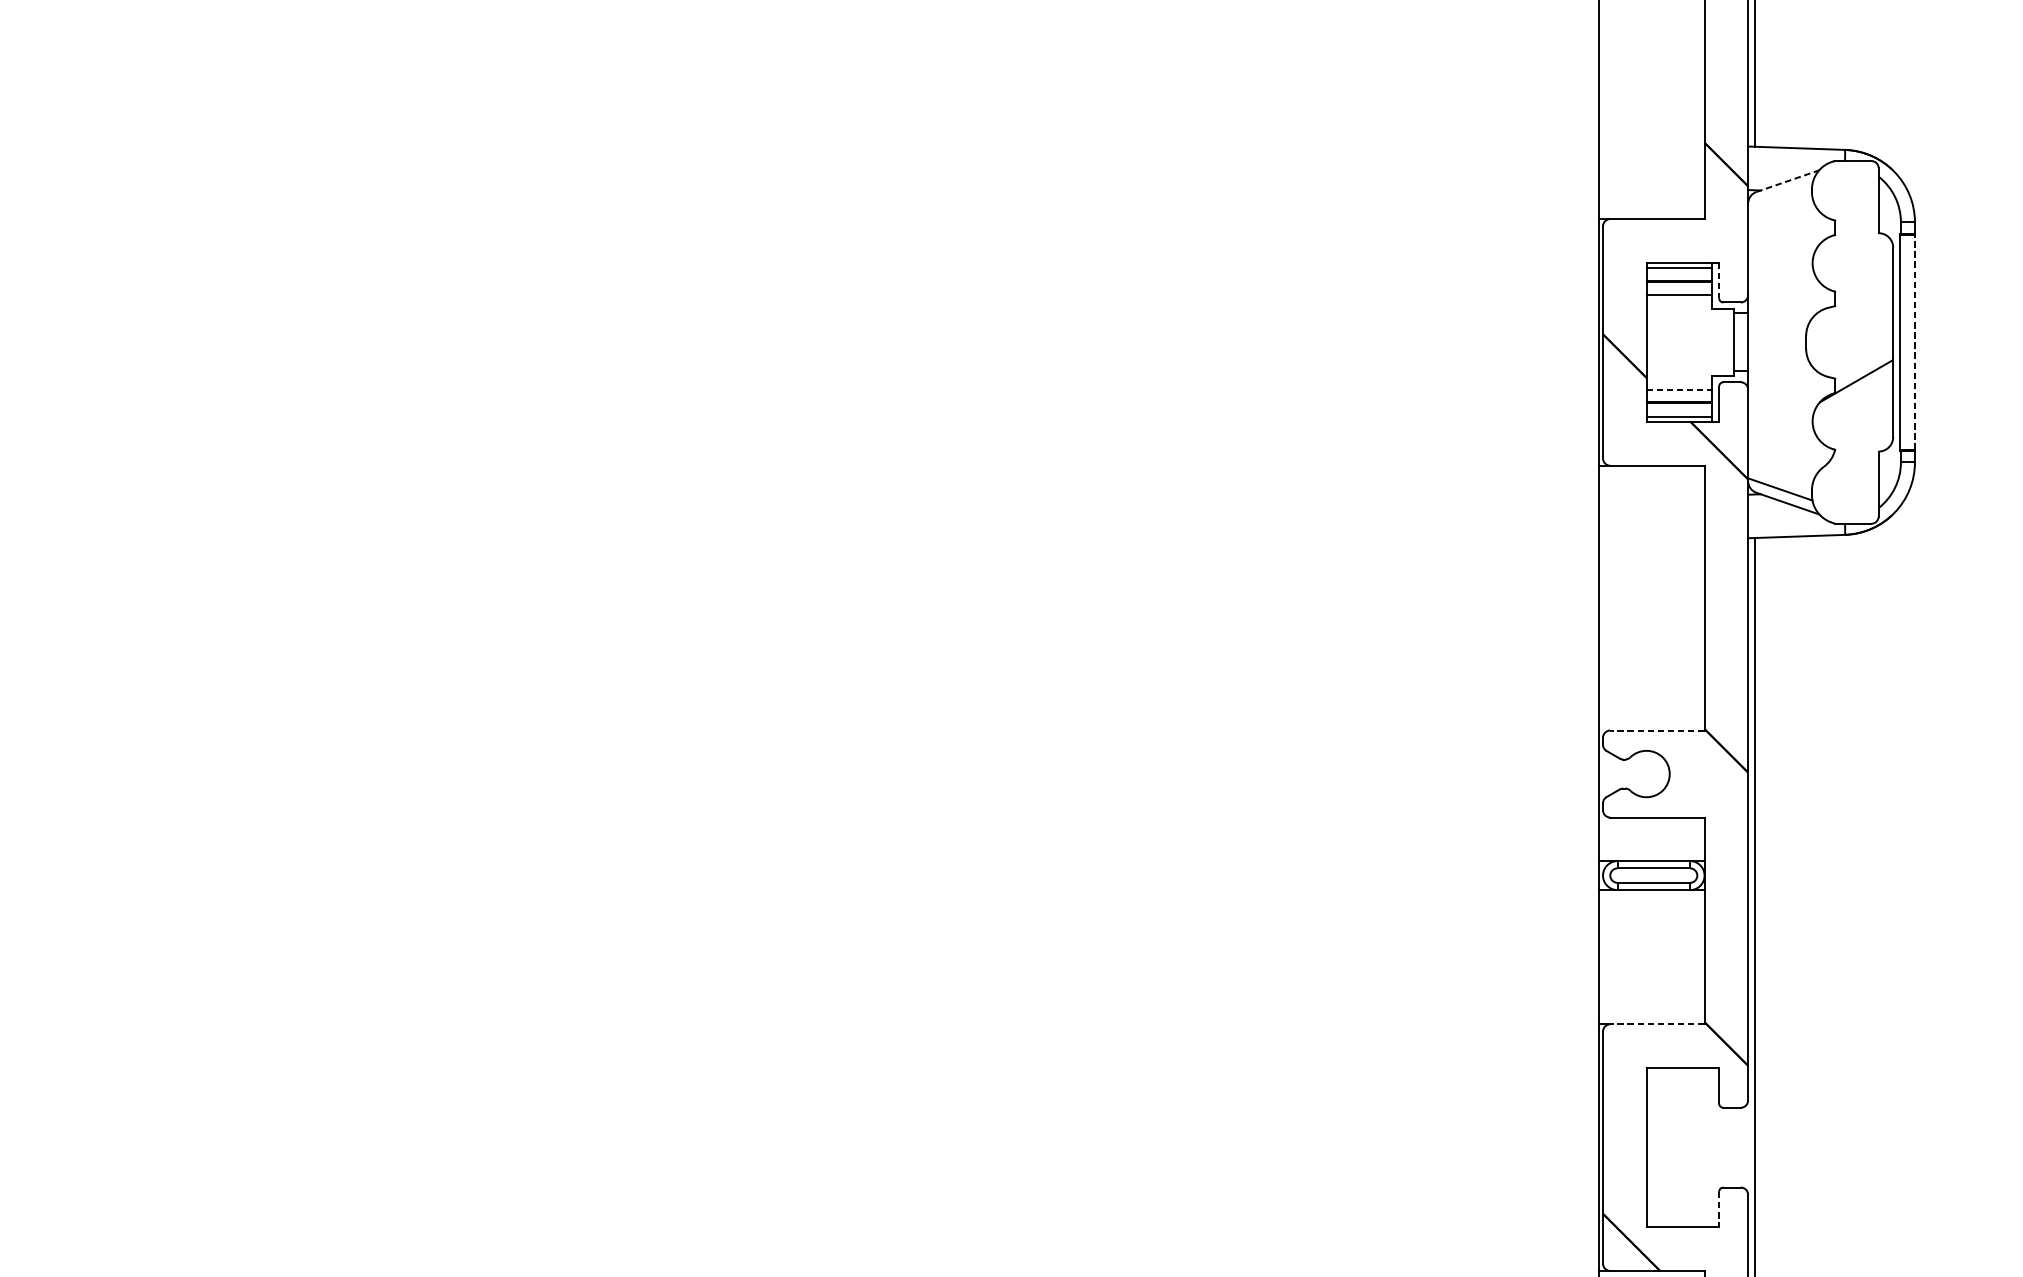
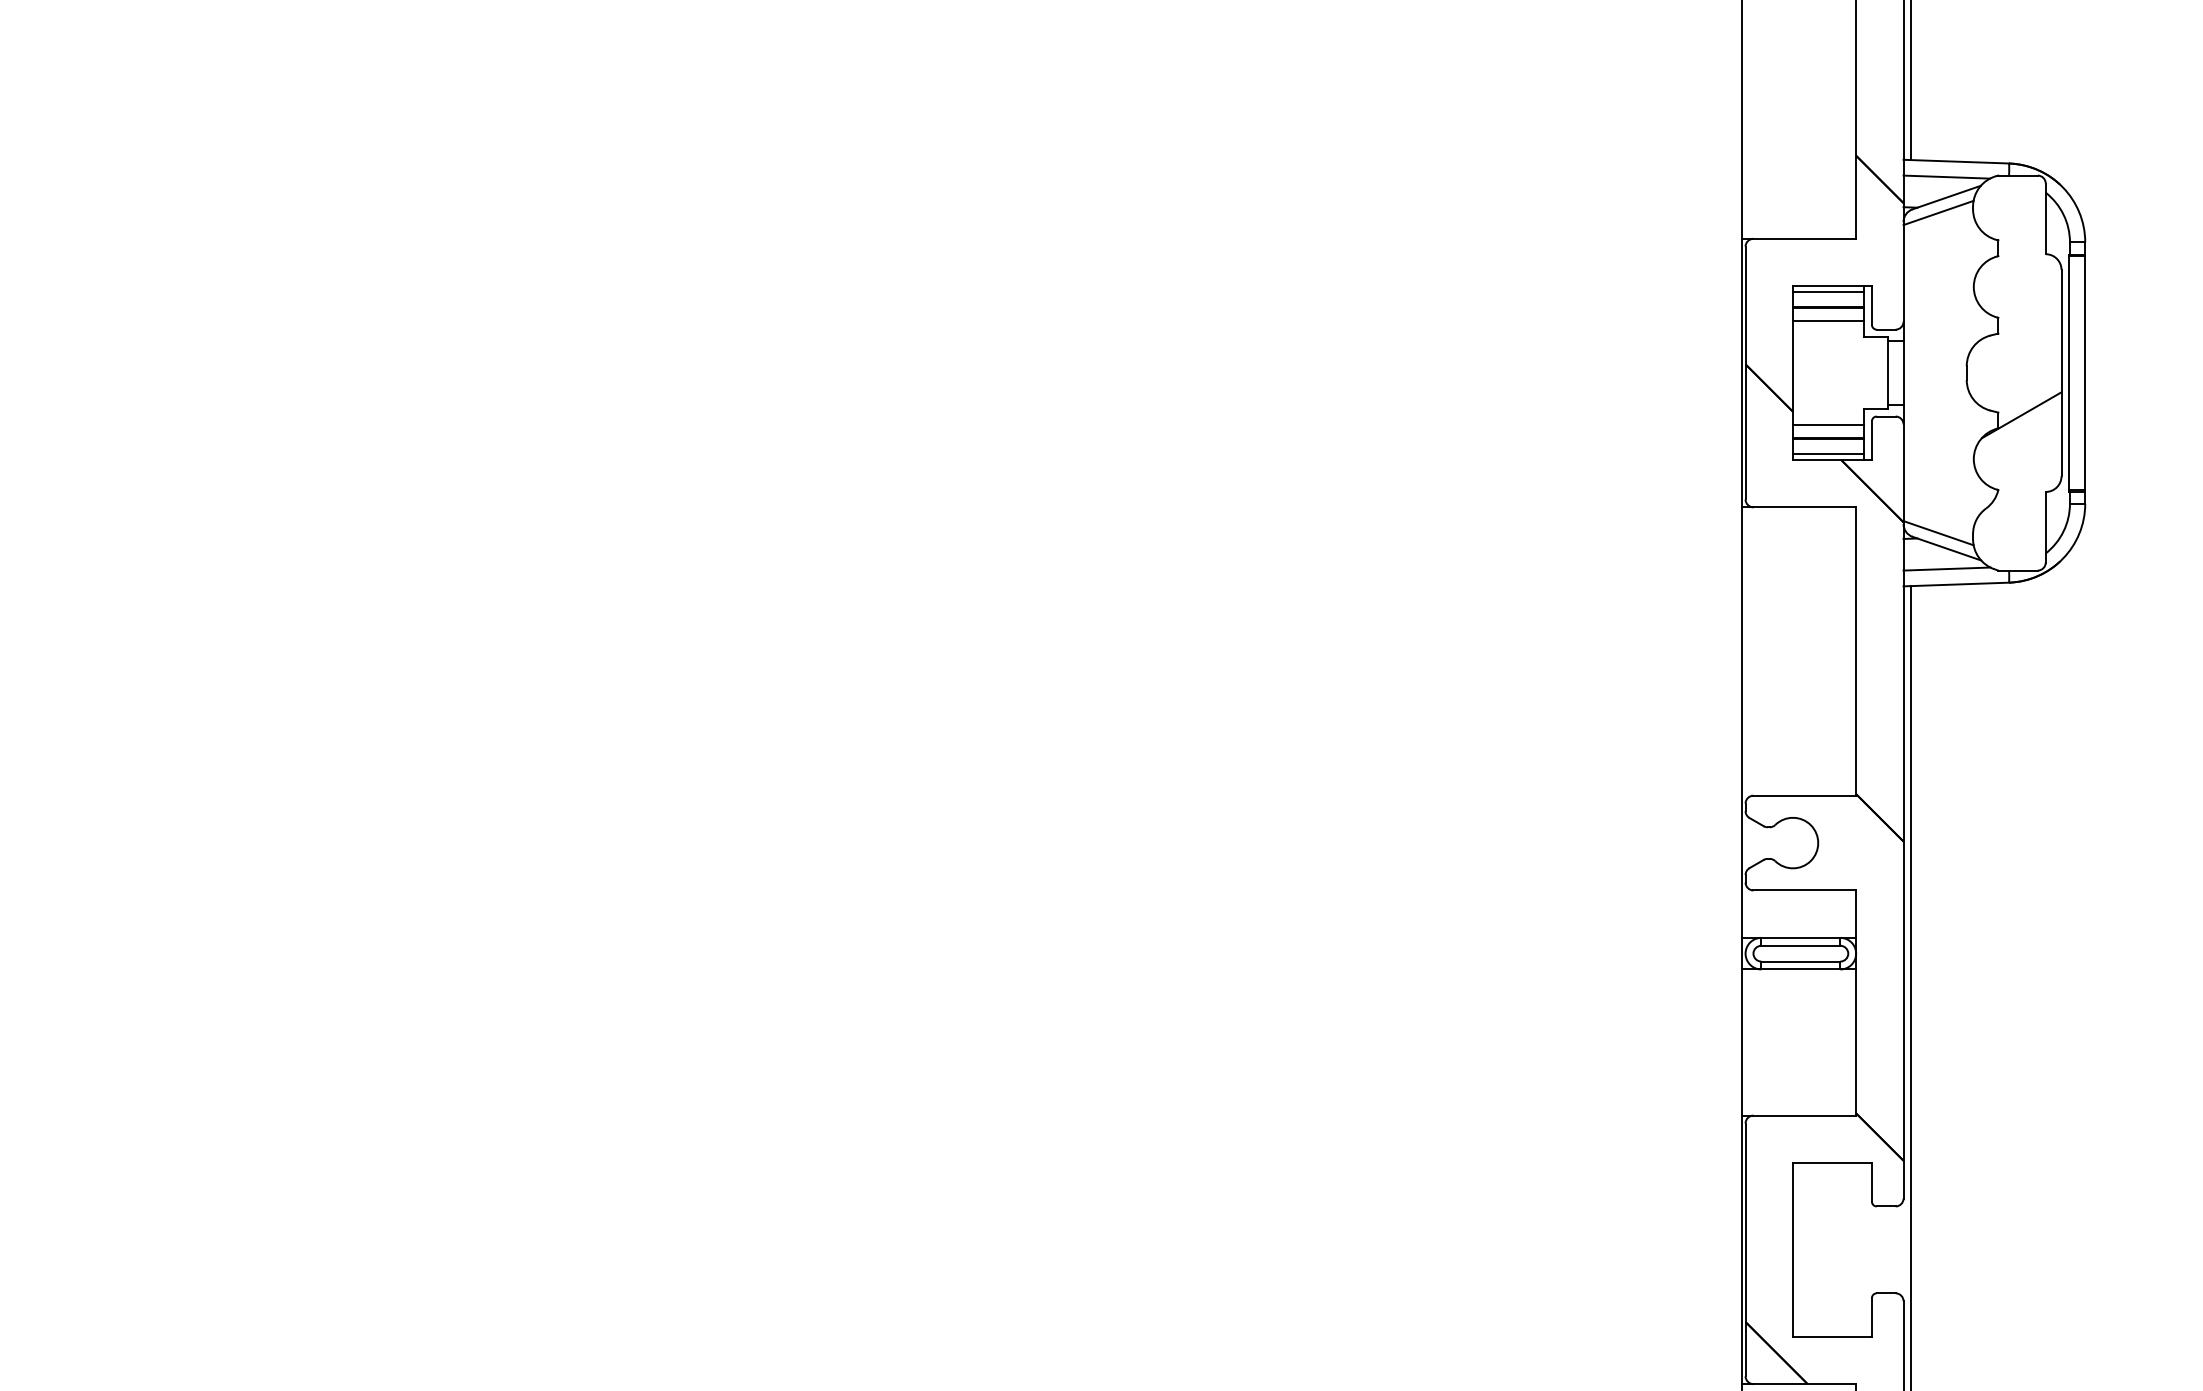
line: (1787, 161) -> (1946, 176), added
line: (1788, 181) -> (1947, 197), dashed -> solid
line: (1780, 194) -> (1938, 212), added
line: (1718, 281) -> (1871, 306), dashed -> solid
line: (1915, 342) -> (2085, 373), dashed -> solid
line: (1679, 389) -> (1828, 424), dashed -> solid
line: (1787, 521) -> (1946, 568), added
line: (1657, 730) -> (1804, 795), dashed -> solid
line: (1657, 1024) -> (1804, 1115), dashed -> solid
line: (1718, 1209) -> (1871, 1317), dashed -> solid

